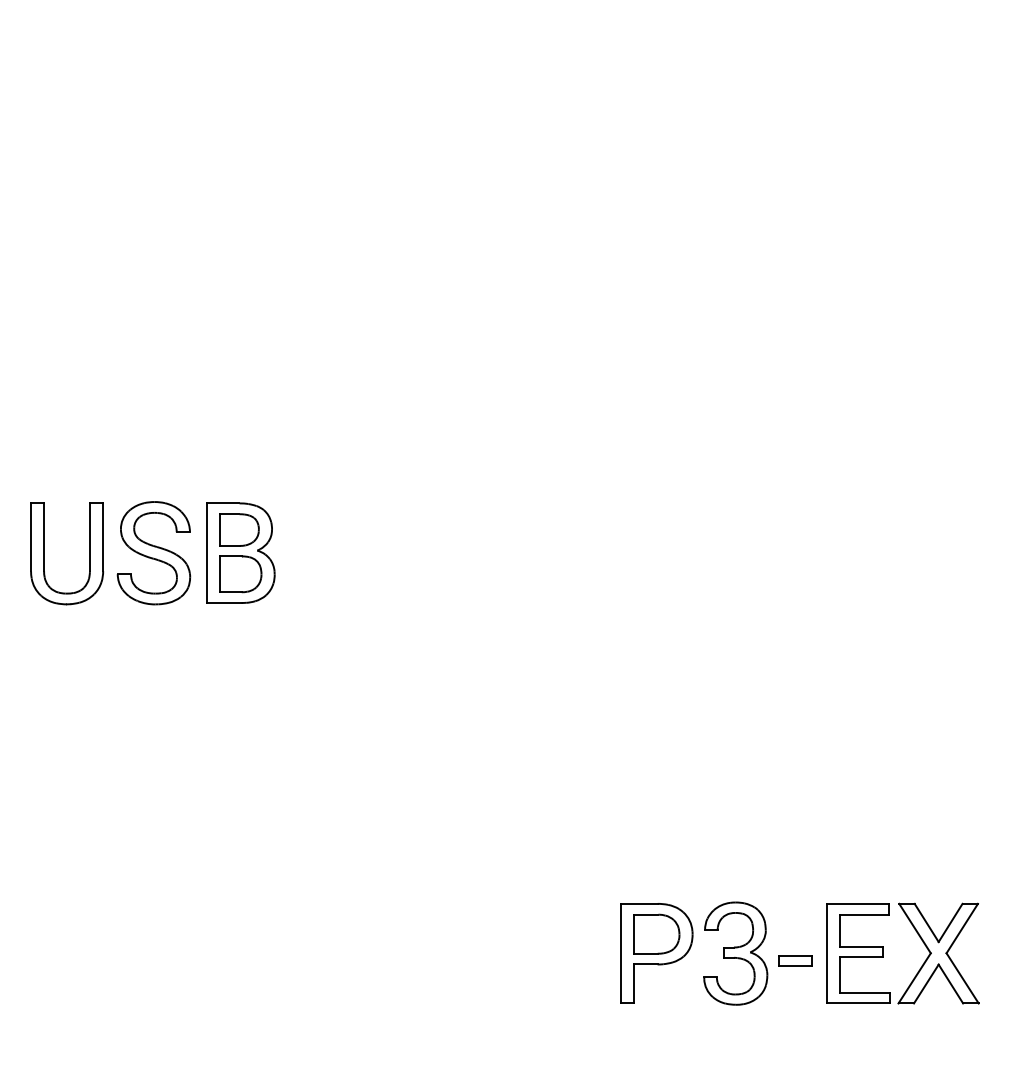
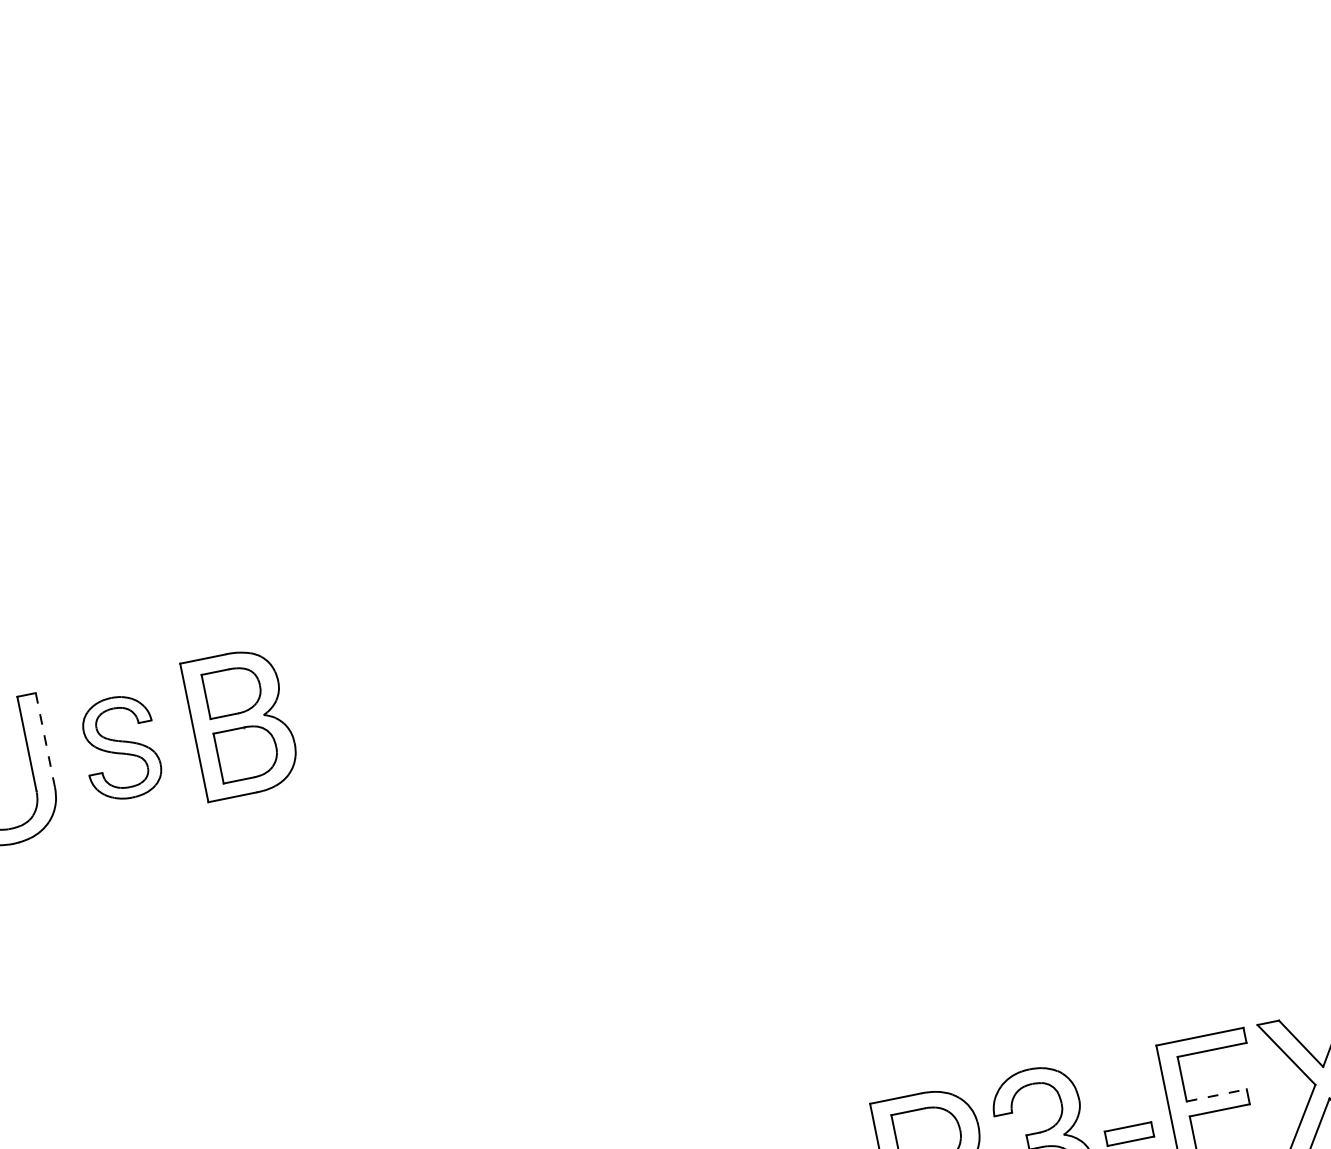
line: (103, 537) -> (45, 740), solid -> dashed
part: (153, 553) -> (120, 748), size x0.7
line: (861, 946) -> (1217, 1095), solid -> dashed

